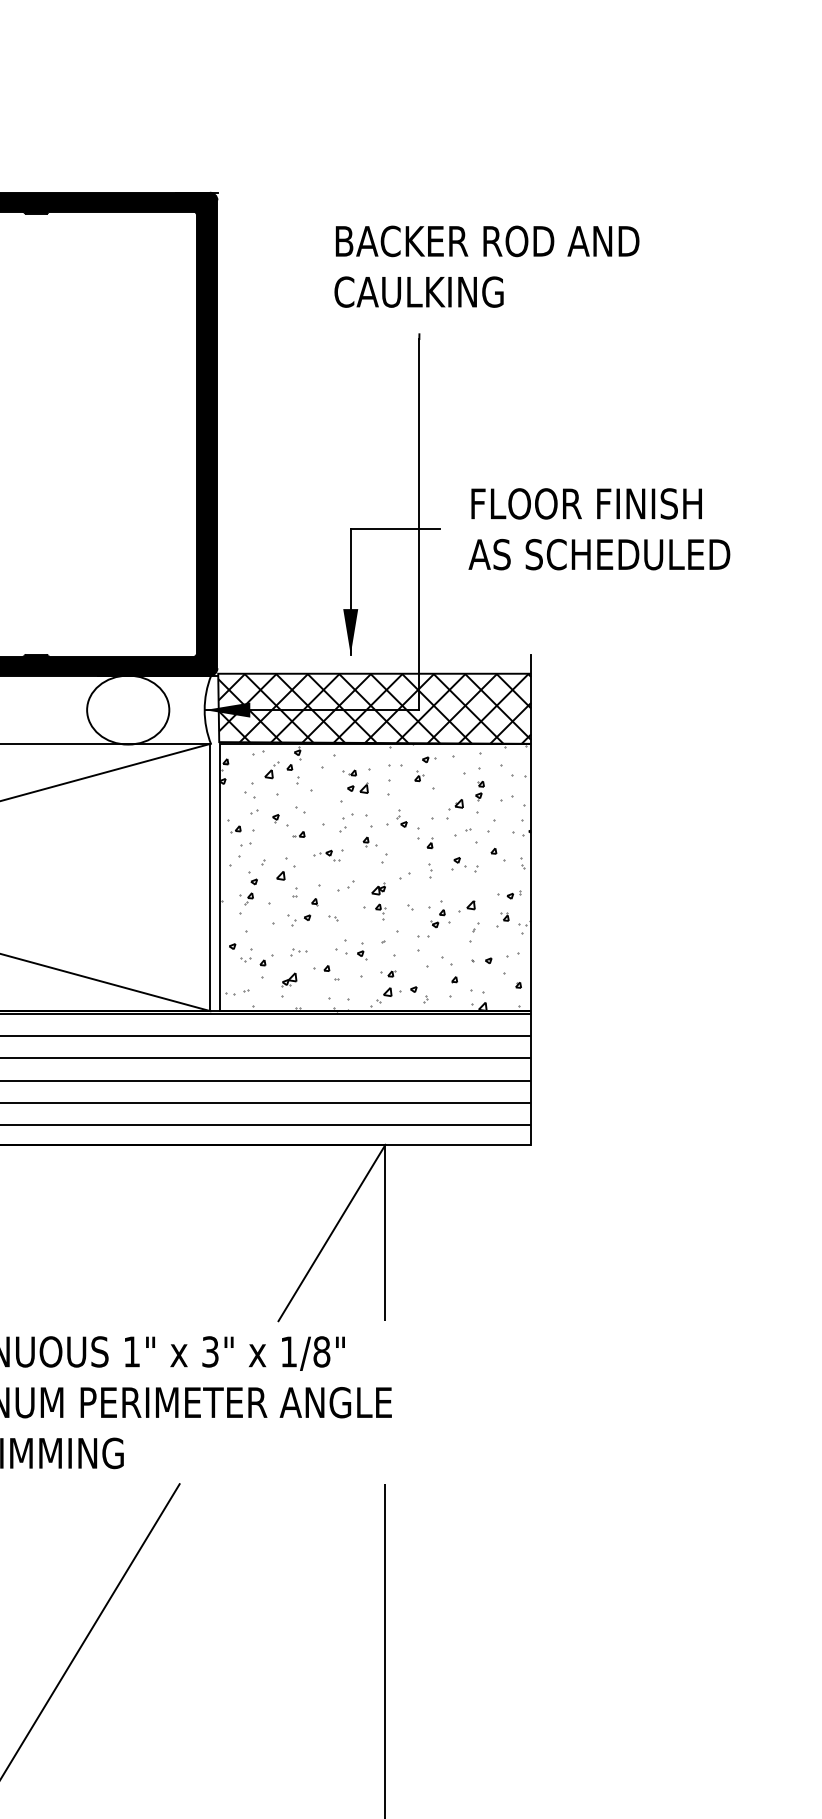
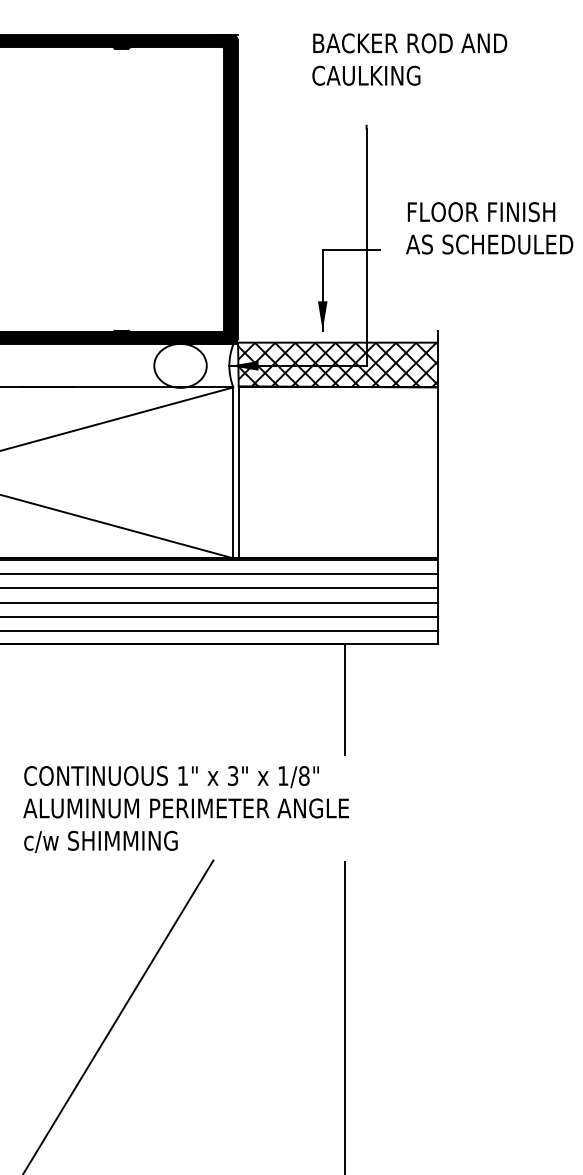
text: (486, 266) -> (409, 59), moved
text: (599, 529) -> (489, 228), moved
hatch: (375, 876) -> (338, 472), removed
line: (331, 1232) -> (310, 699), removed

